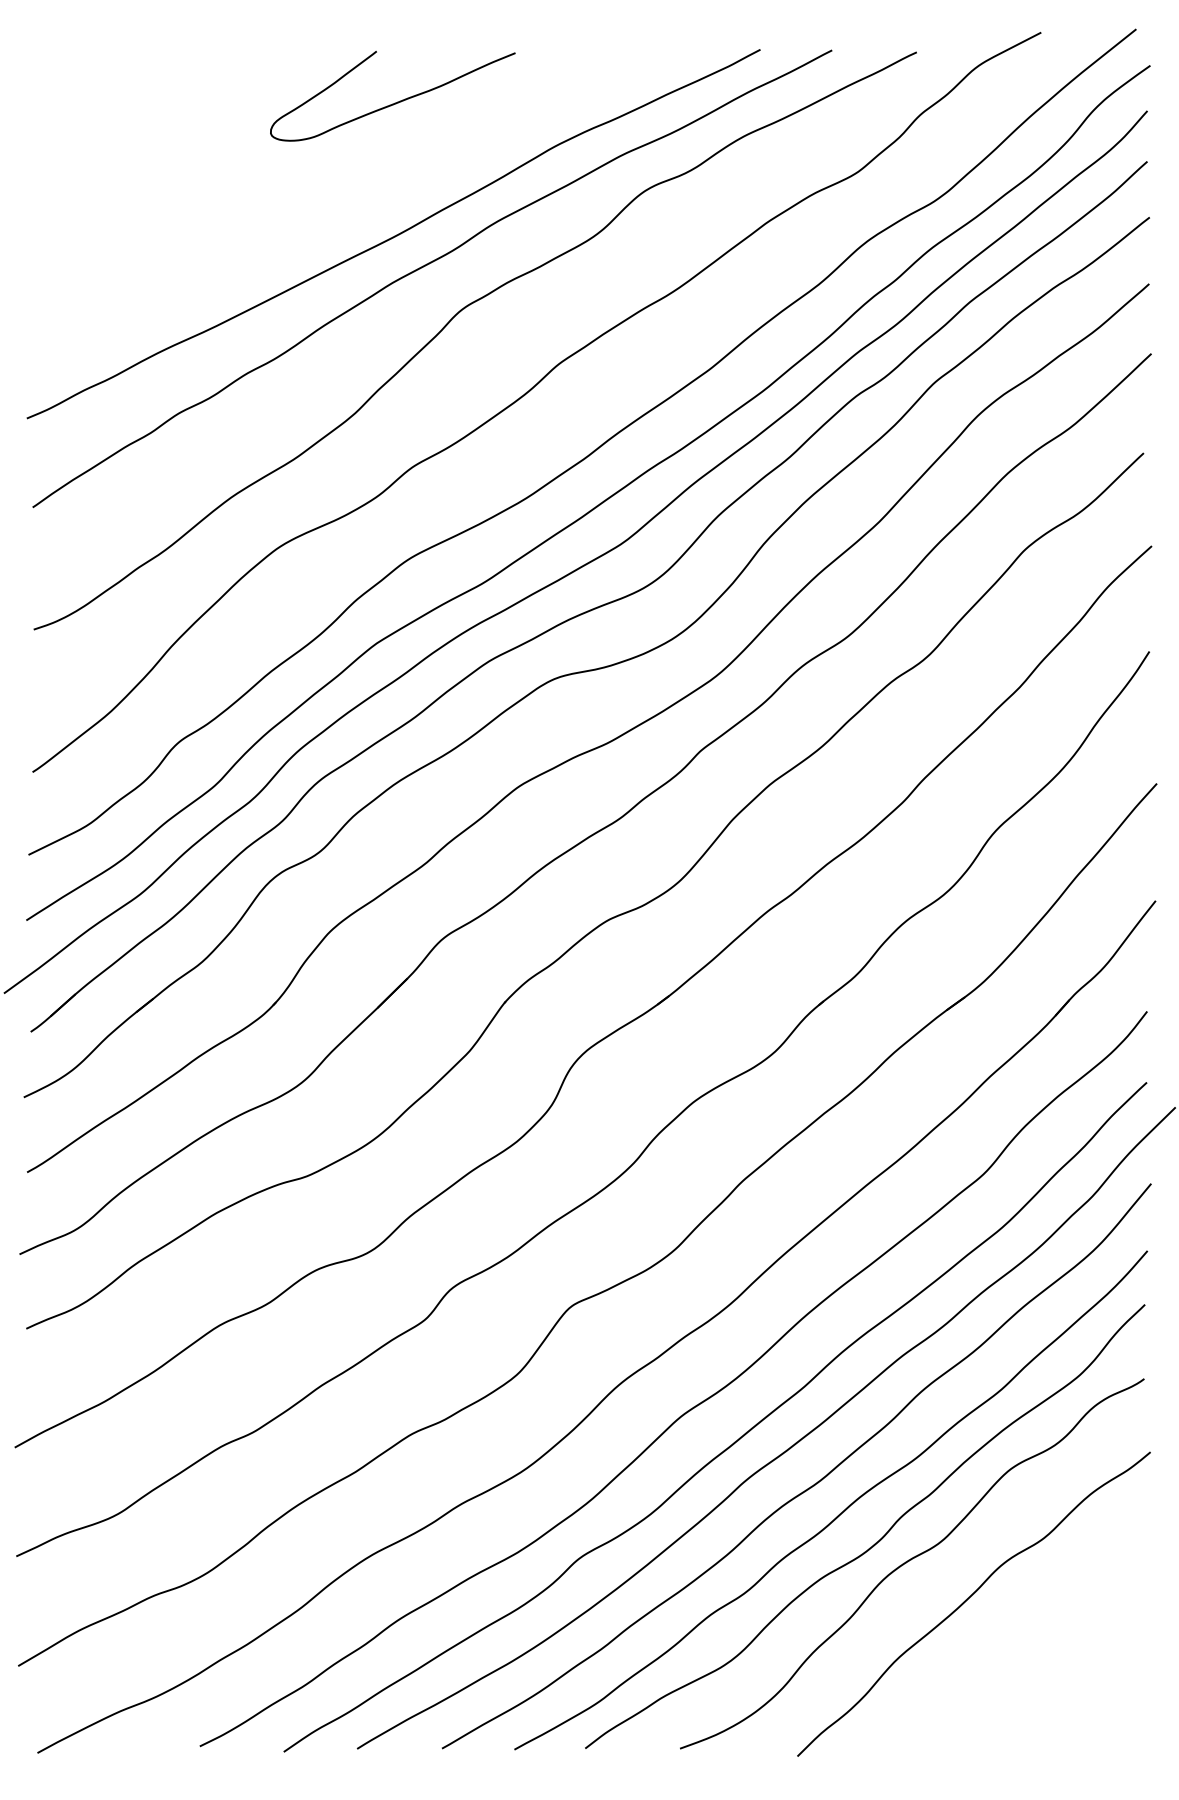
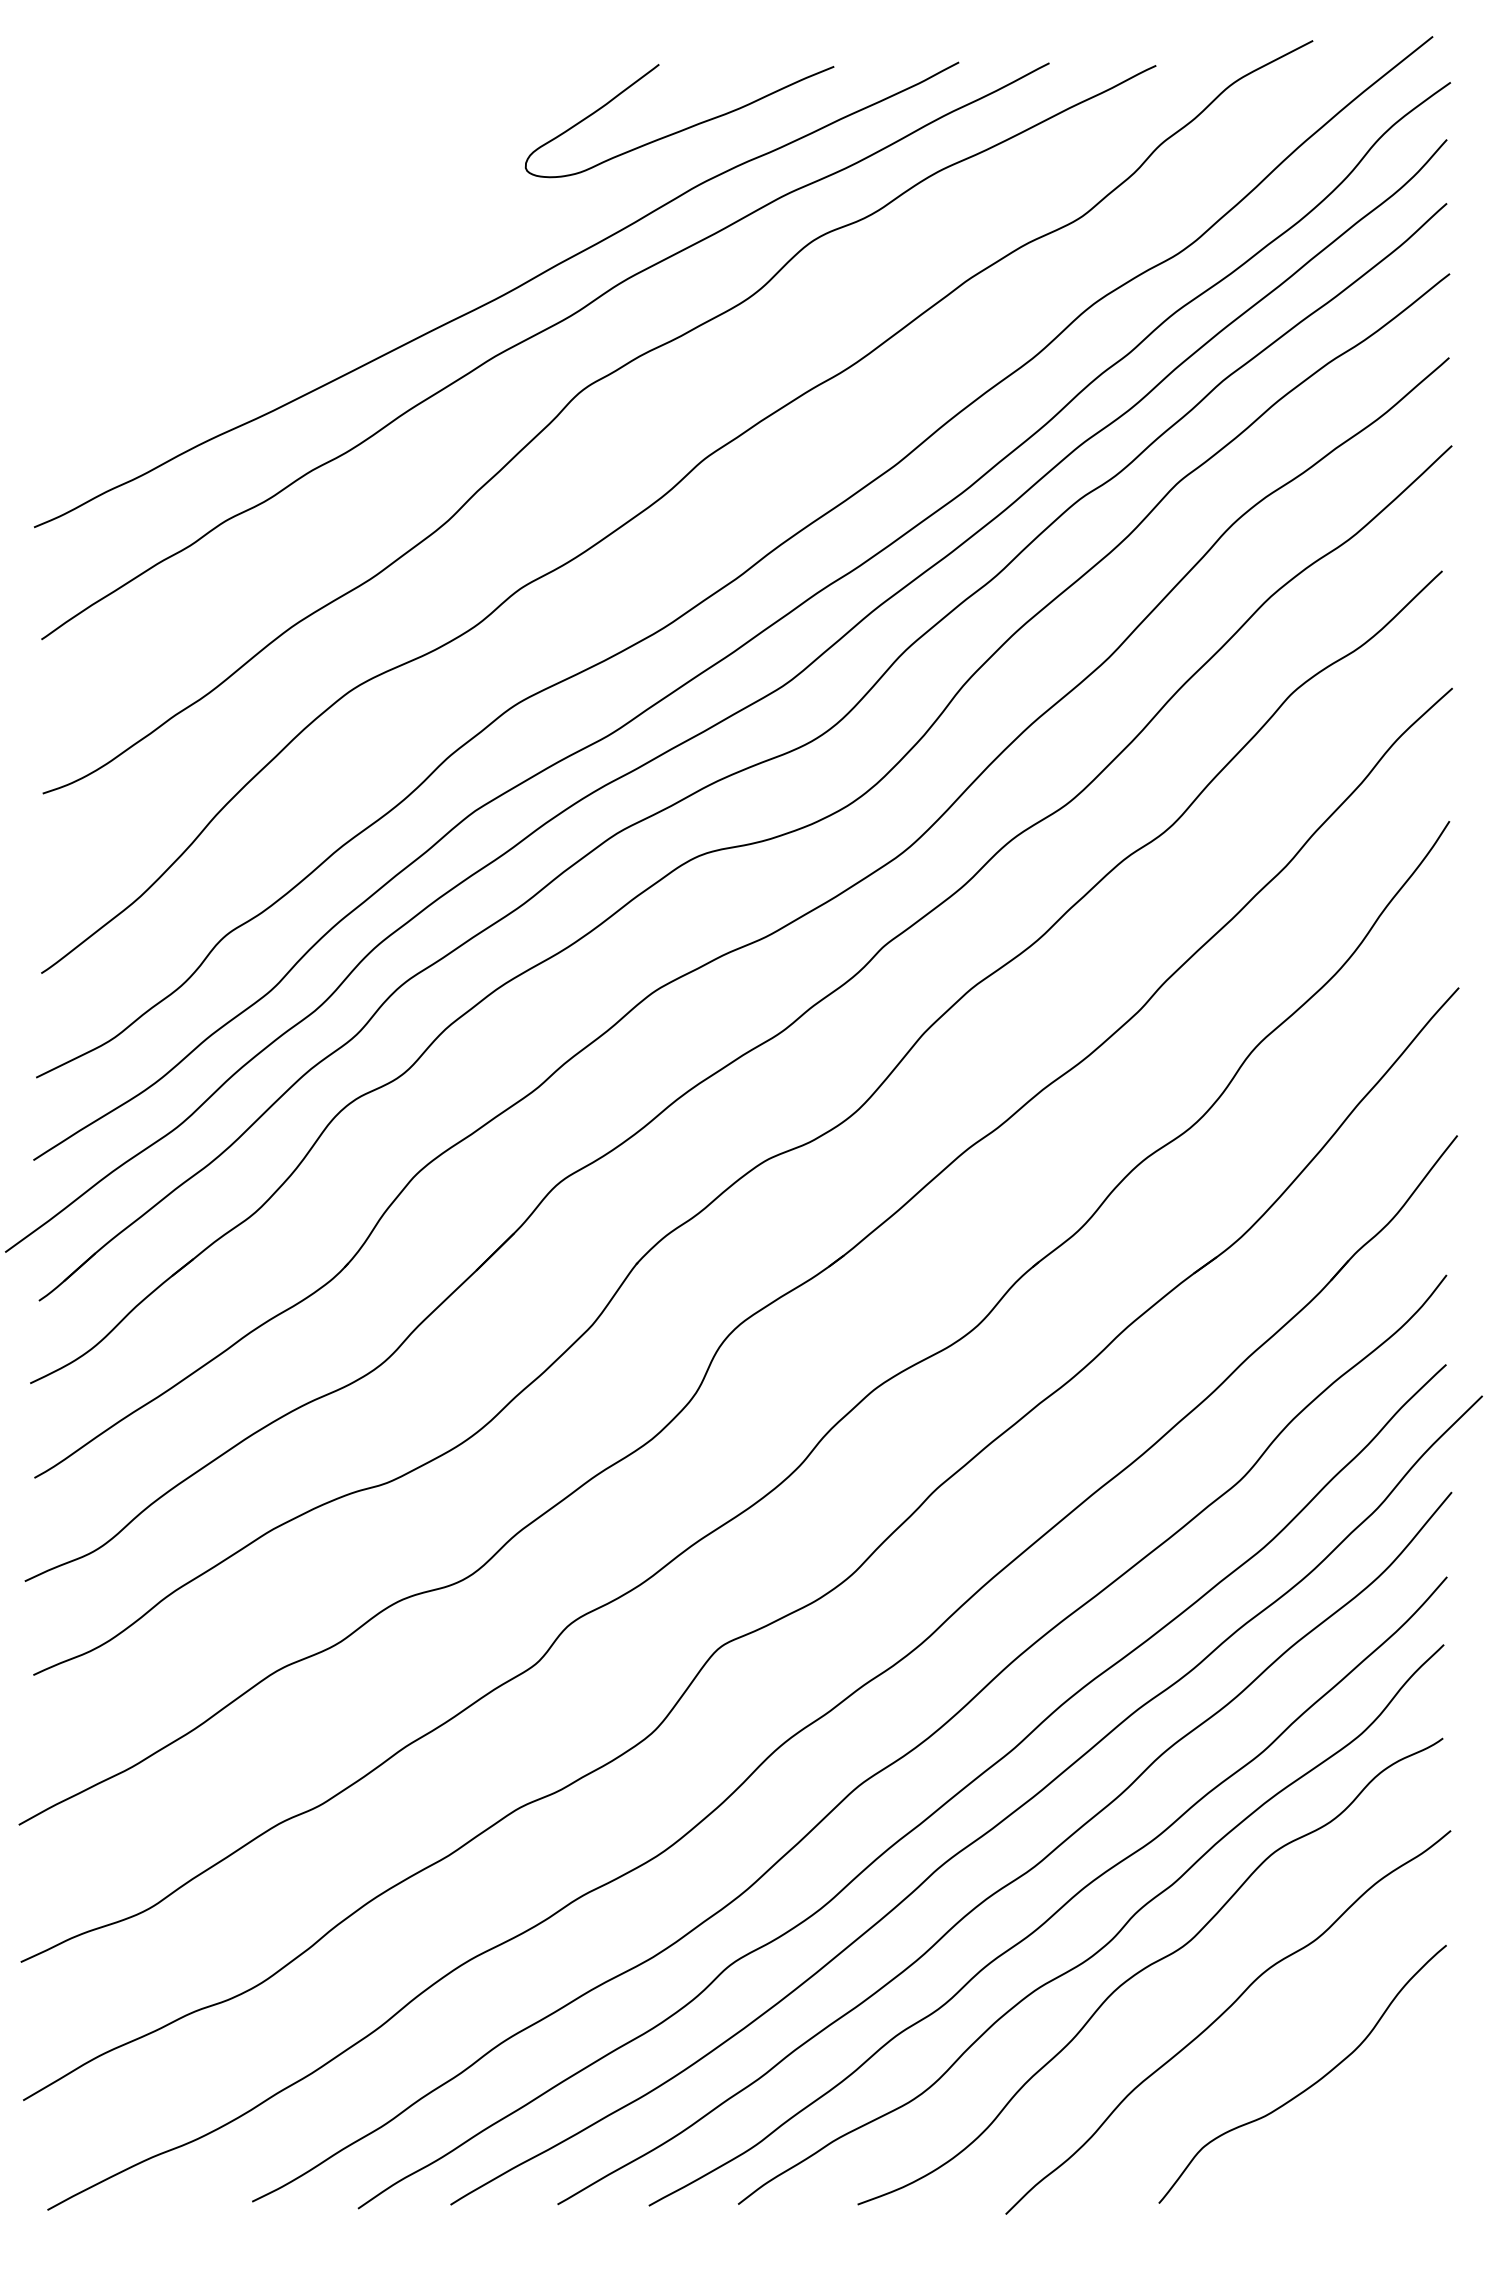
curve: (394, 102) -> (681, 129), moved
curve: (1039, 1653) -> (1311, 2084), added

